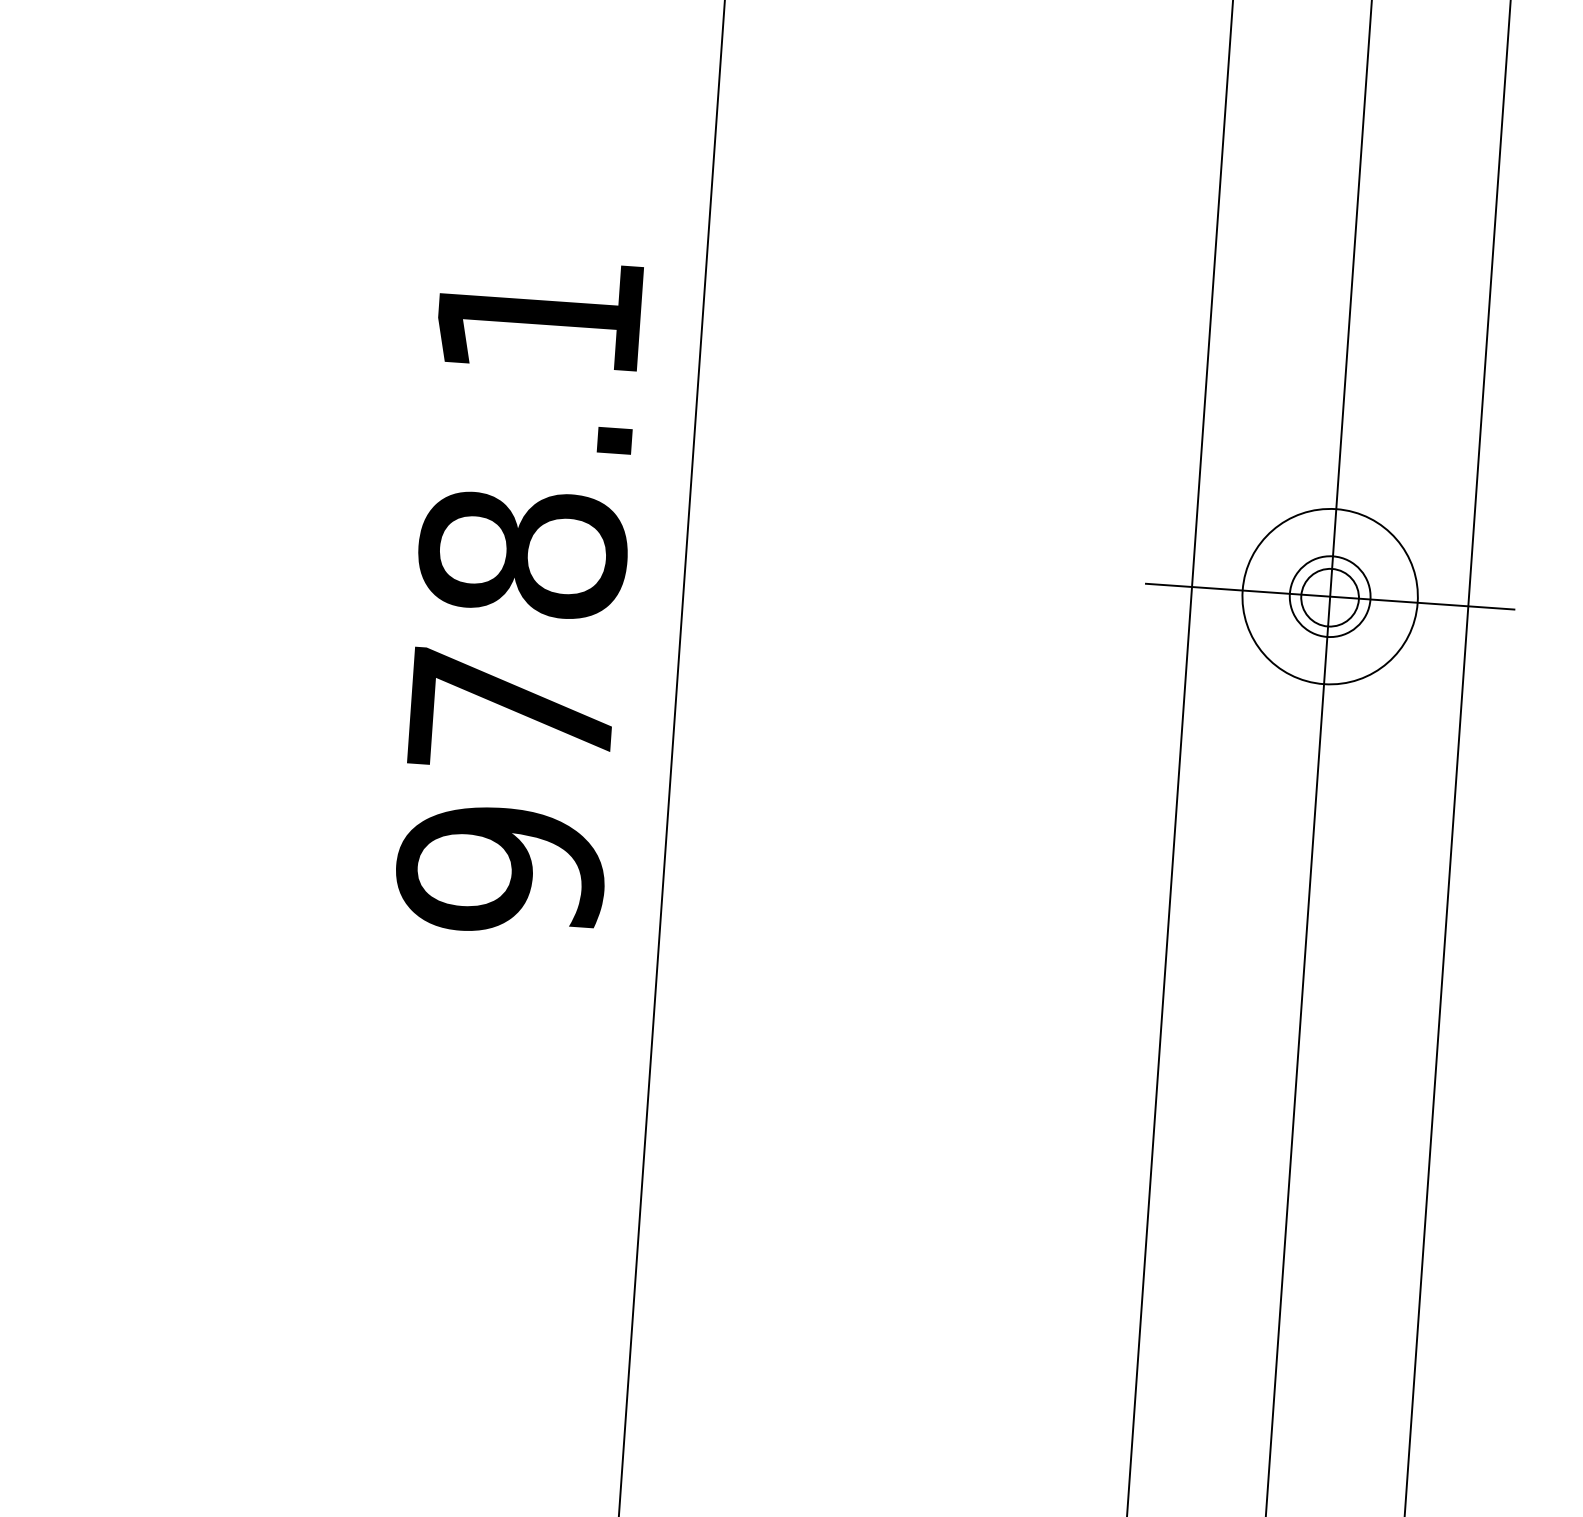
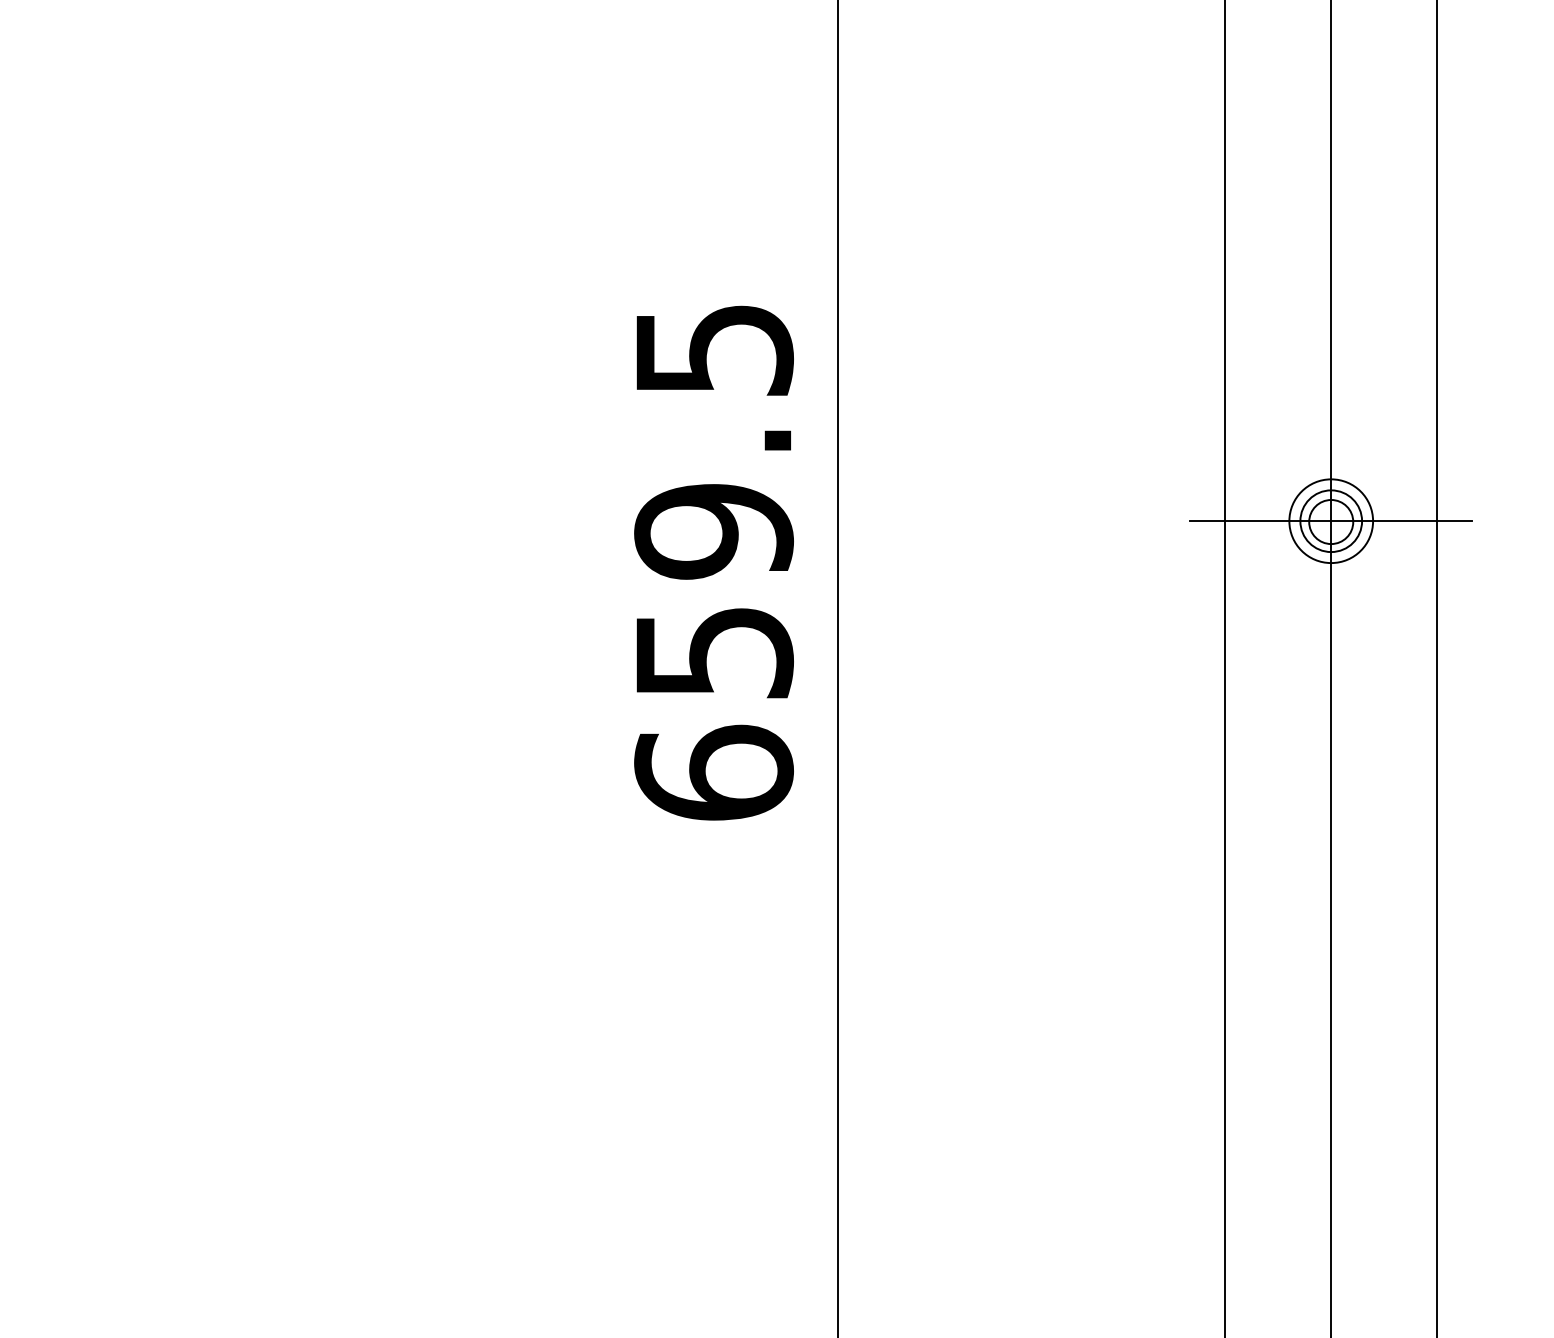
text: (519, 595) -> (713, 563), 978.1 -> 659.5
circle: (1330, 597) -> (1331, 521), size x0.62

